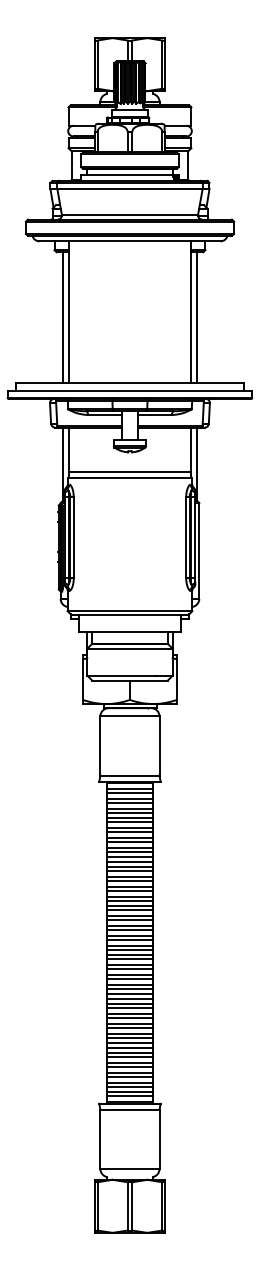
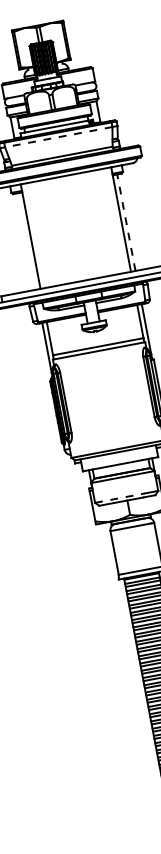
line: (130, 189) -> (59, 137), solid -> dashed
line: (62, 317) -> (26, 241), removed
line: (197, 317) -> (126, 222), solid -> dashed
line: (121, 675) -> (120, 497), solid -> dashed

